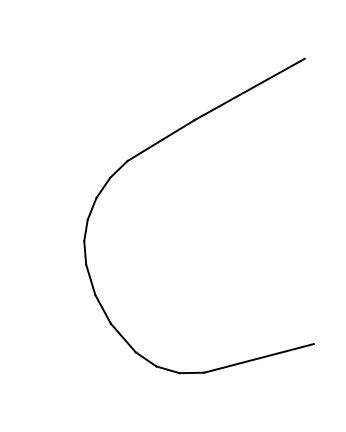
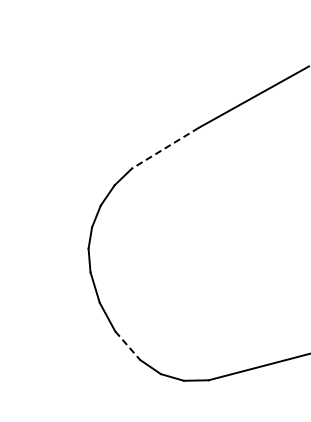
line: (160, 140) -> (164, 148), solid -> dashed
line: (123, 338) -> (127, 346), solid -> dashed

